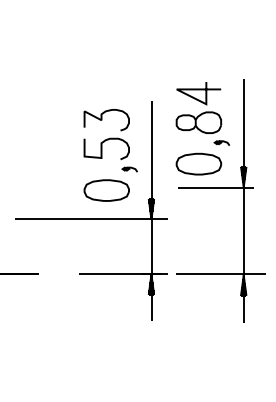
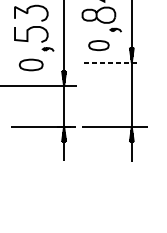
part: (198, 163) -> (98, 45), size x0.6
line: (216, 188) -> (111, 63), solid -> dashed
part: (106, 190) -> (31, 64), size x0.7

